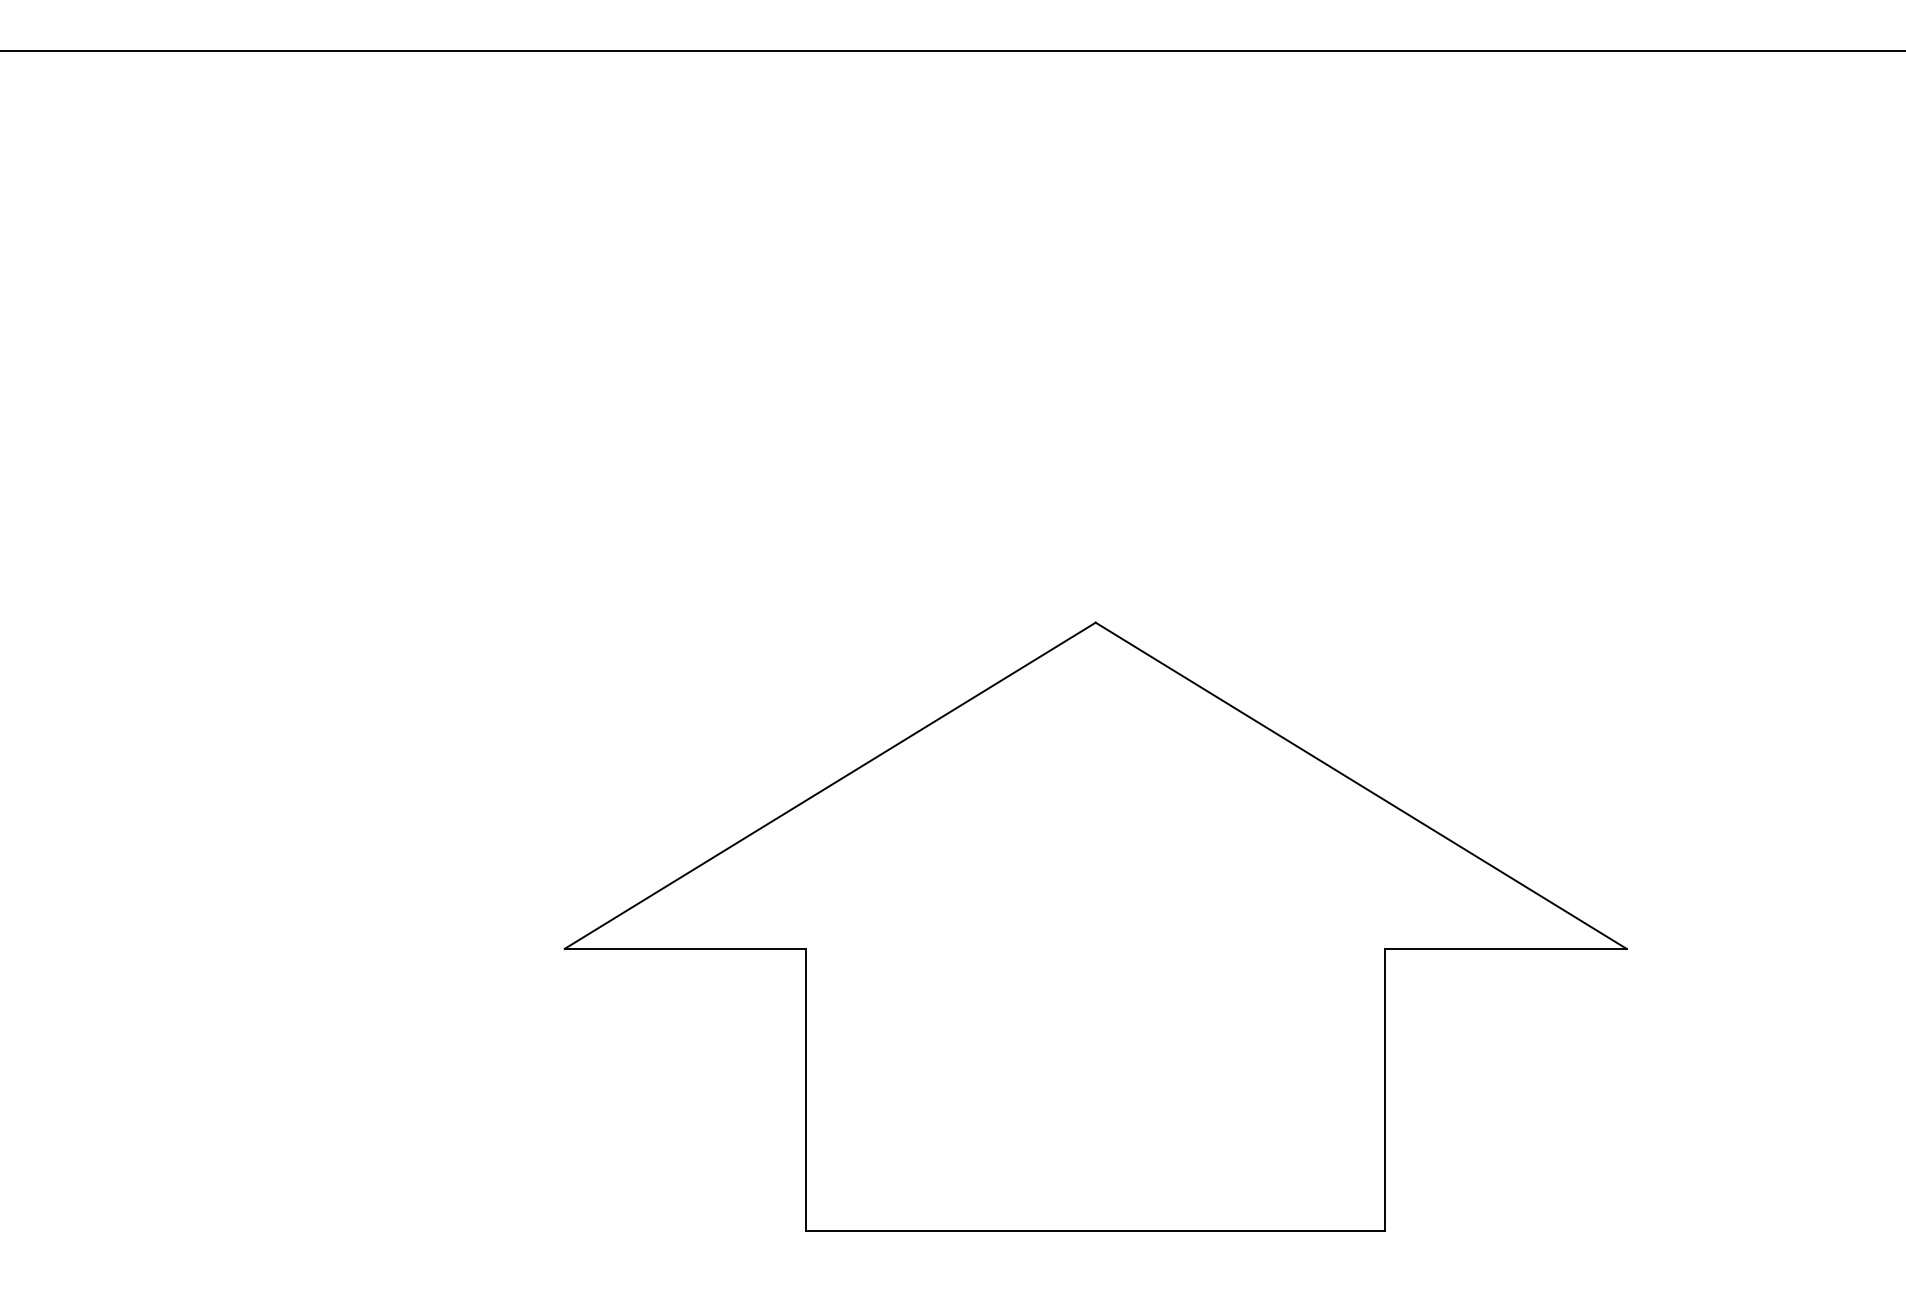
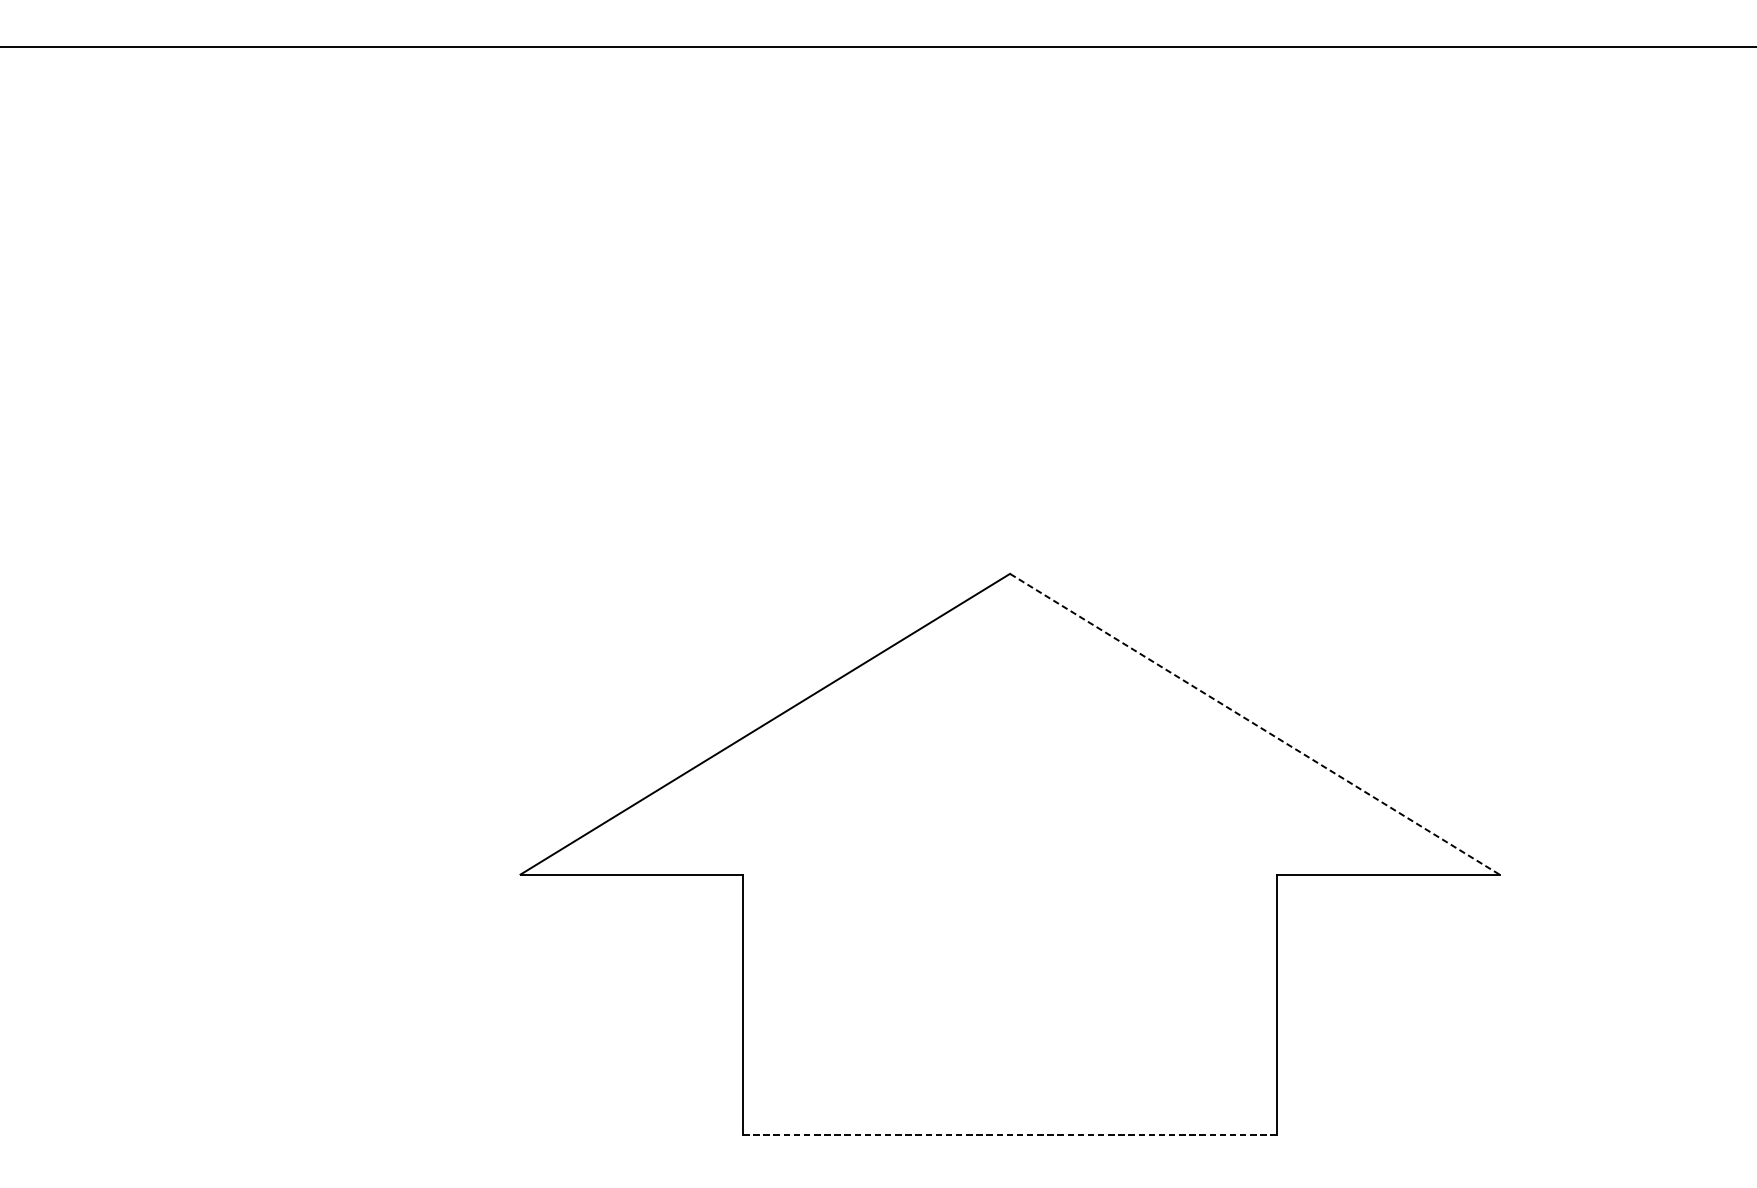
line: (1361, 785) -> (1255, 723), solid -> dashed
line: (1095, 1230) -> (1009, 1134), solid -> dashed

